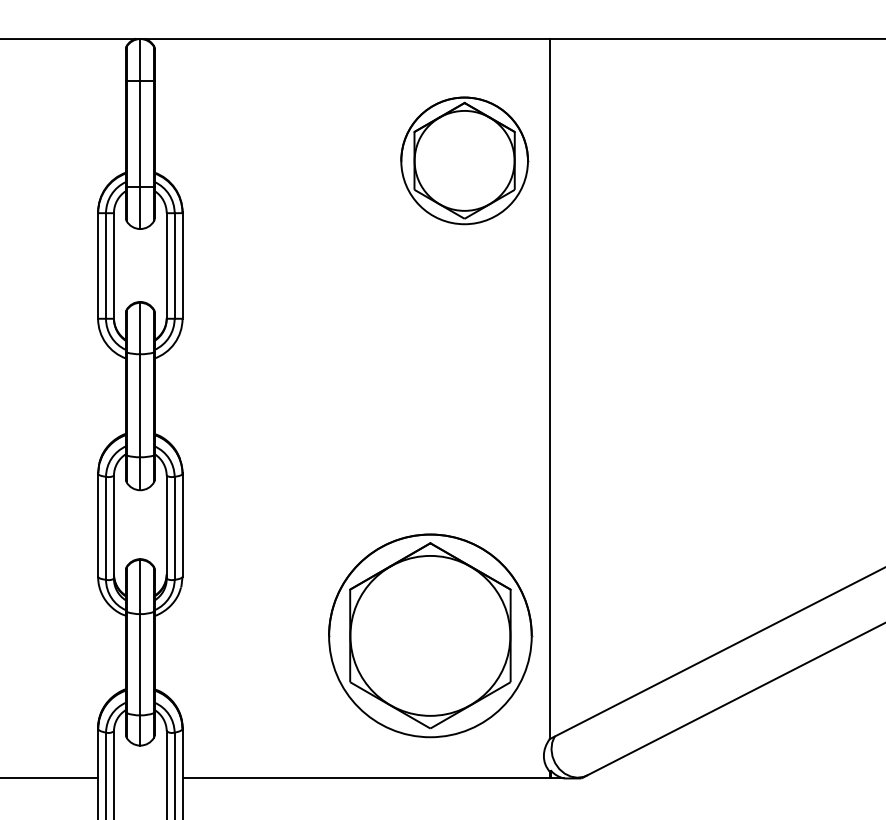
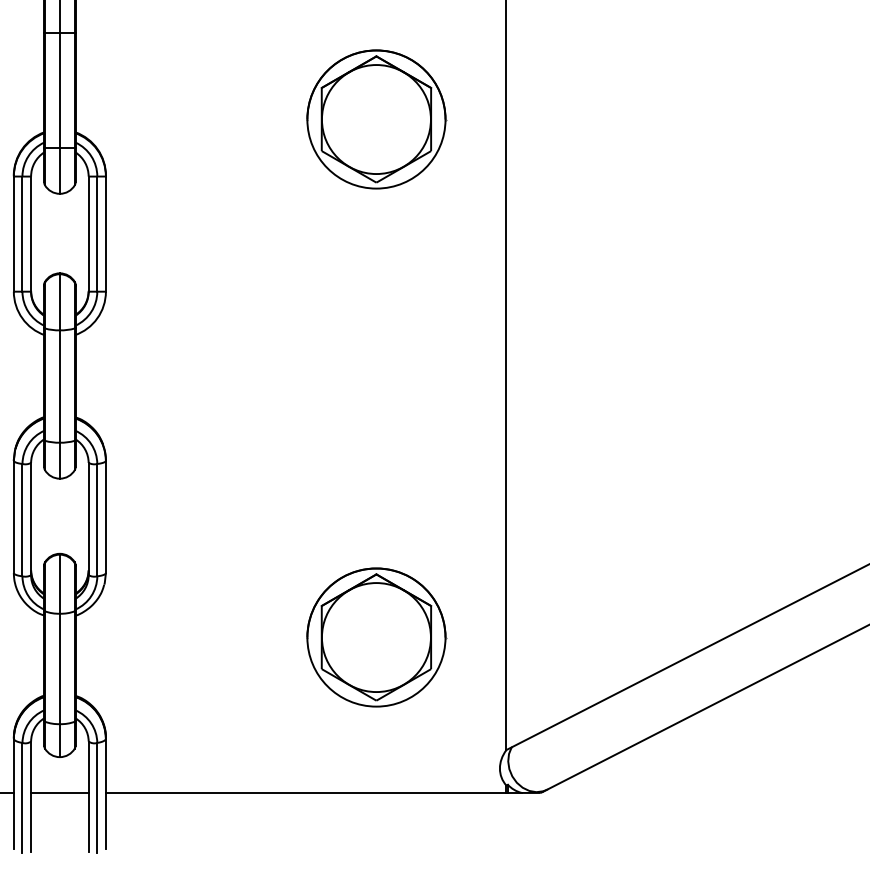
part: (464, 160) -> (376, 119), moved
part: (430, 635) -> (376, 637), size x0.62
line: (139, 778) -> (58, 793), added

